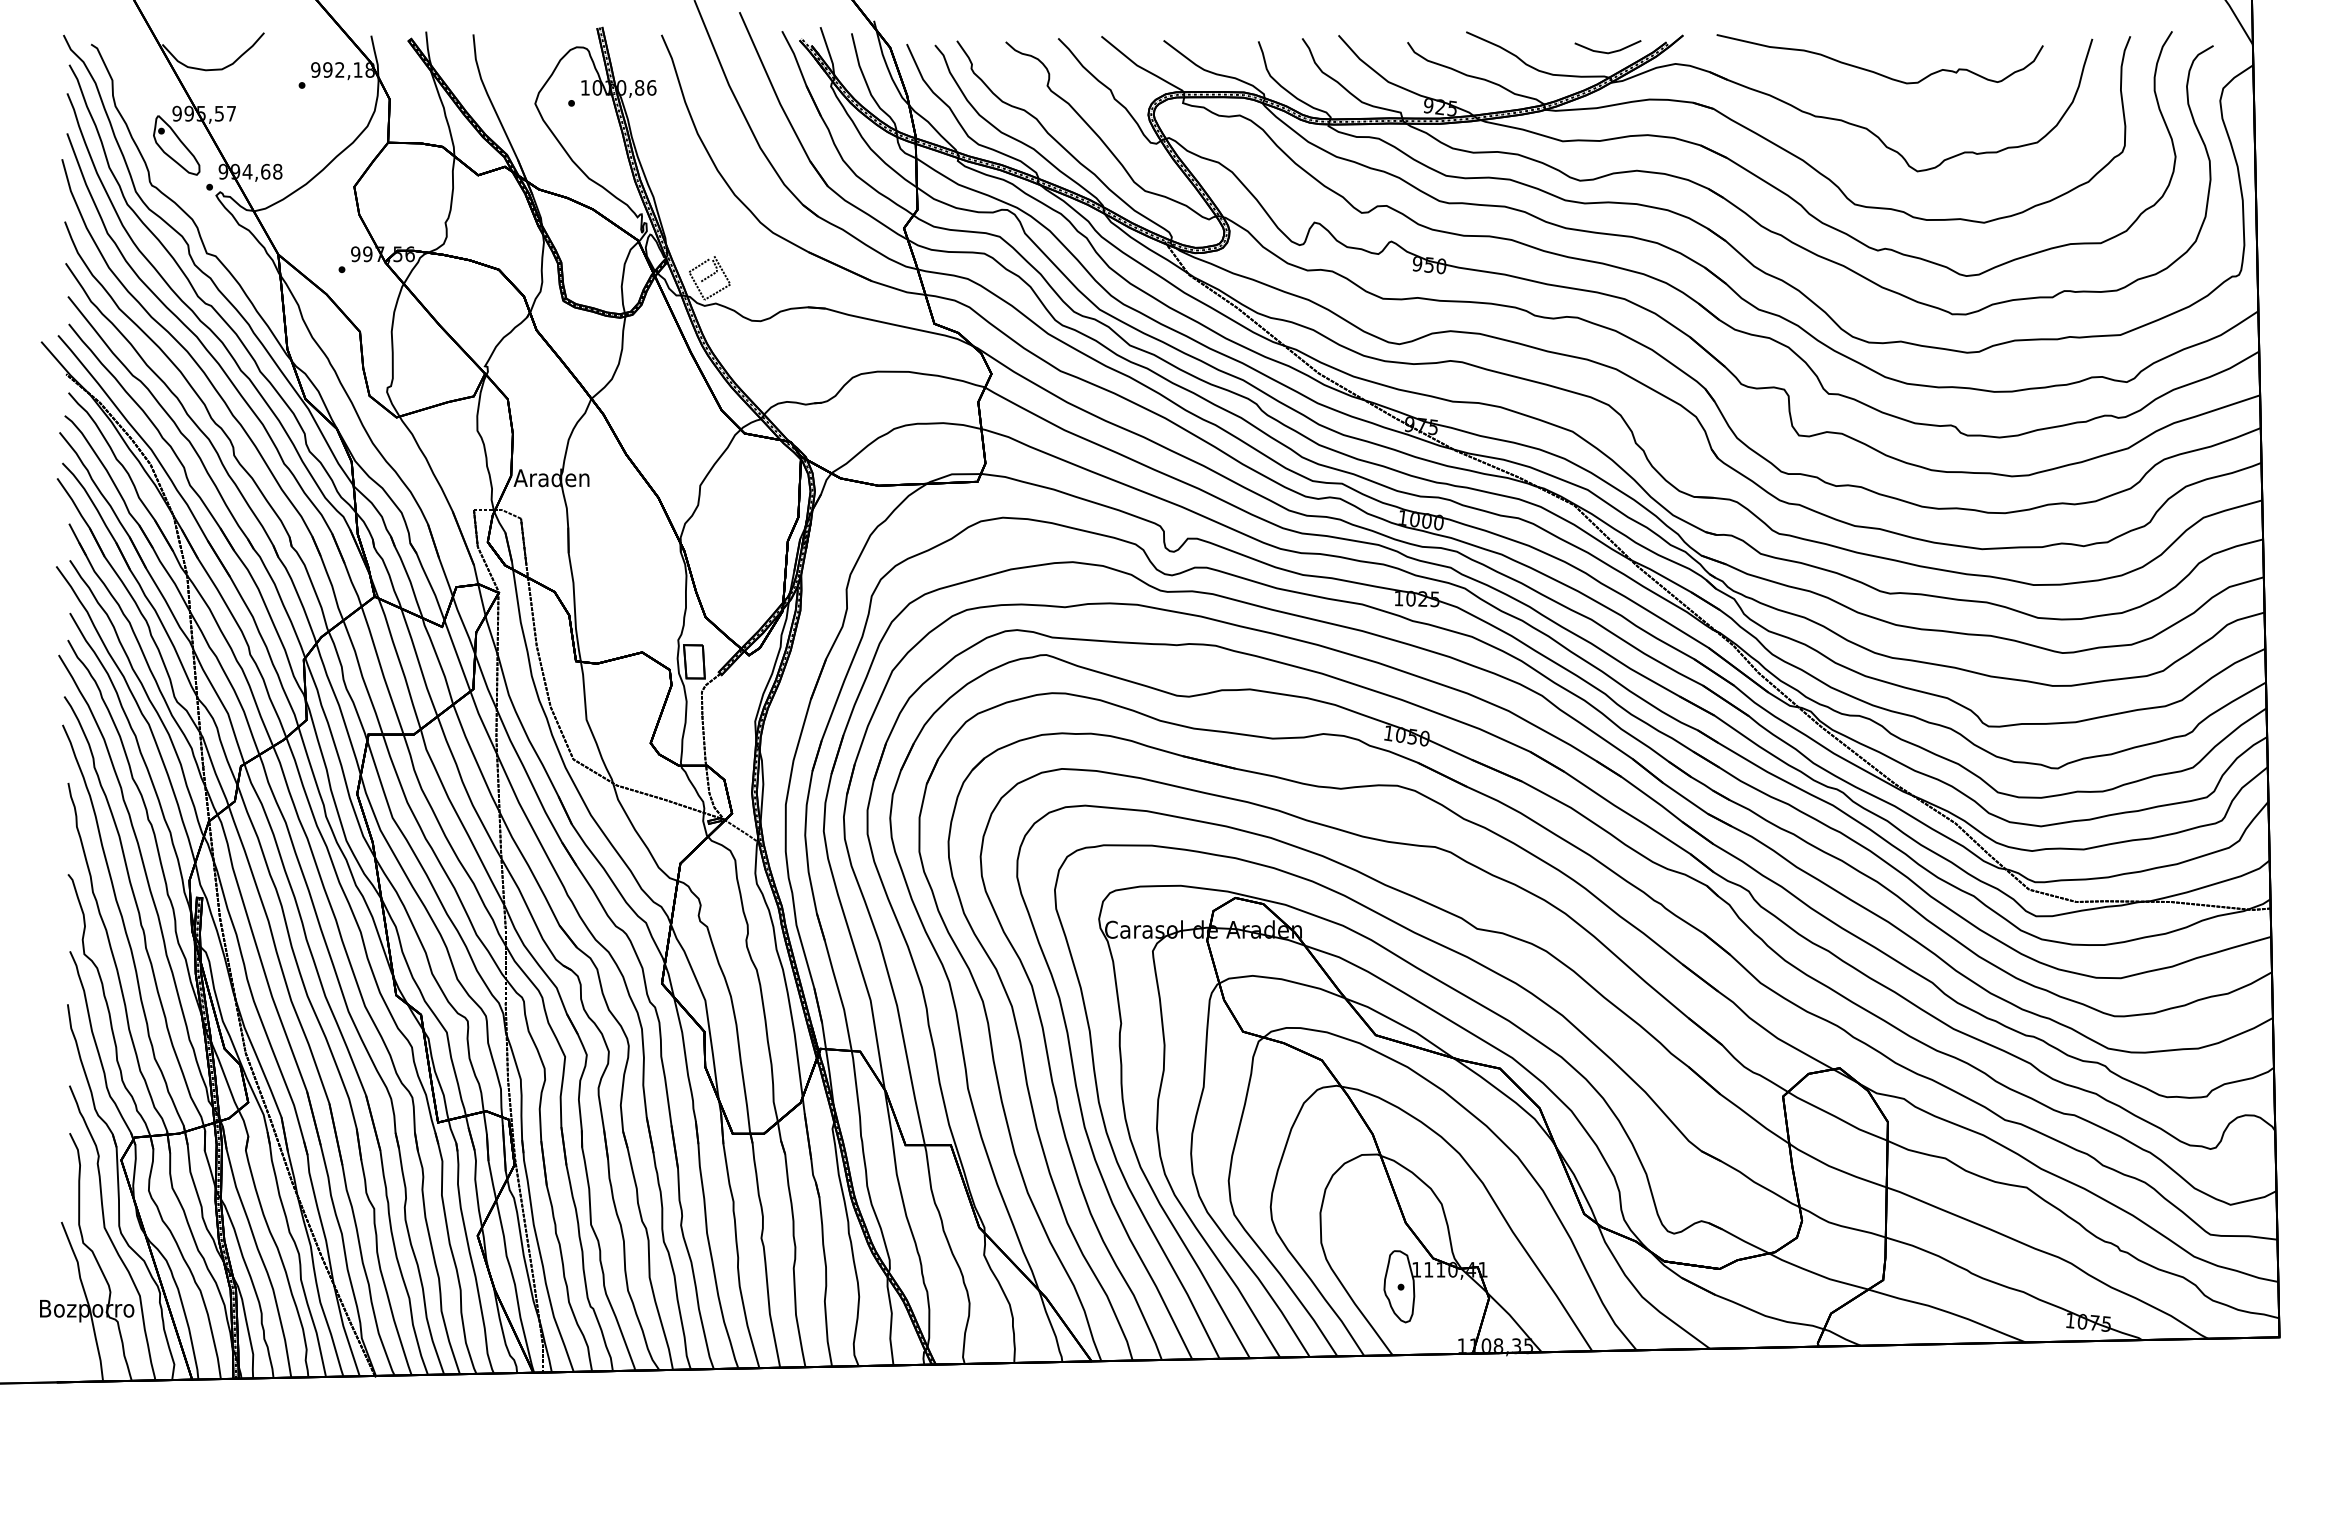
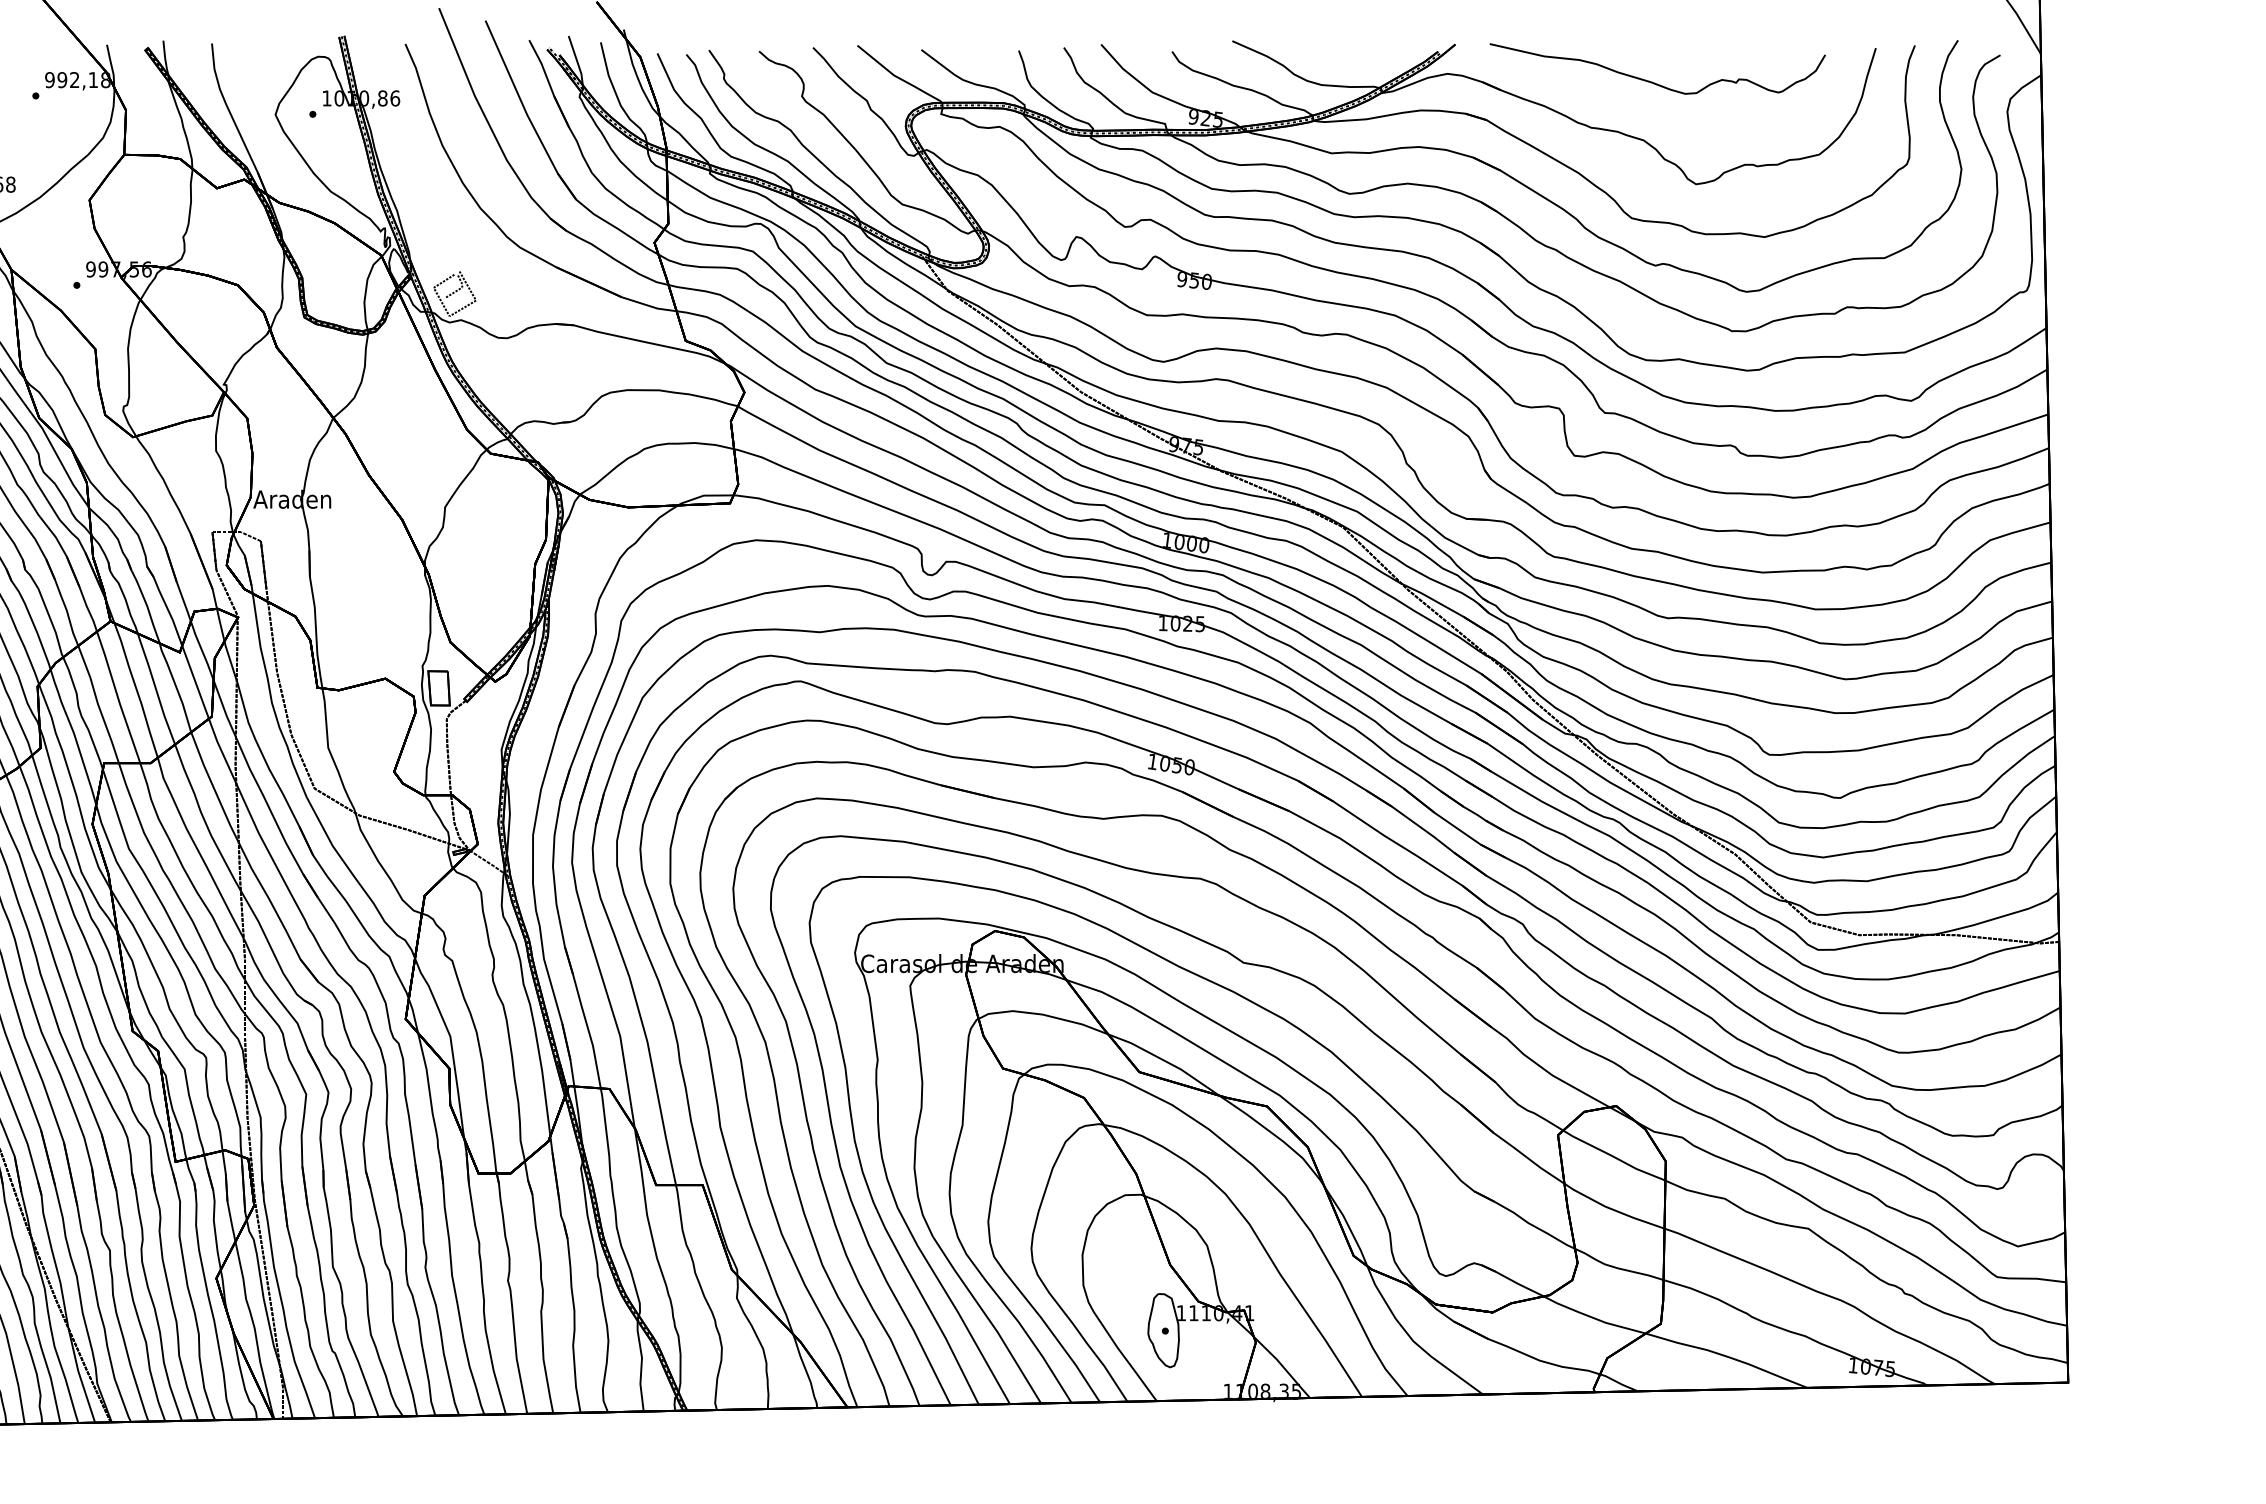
line: (1604, 51) -> (1374, 61), removed

